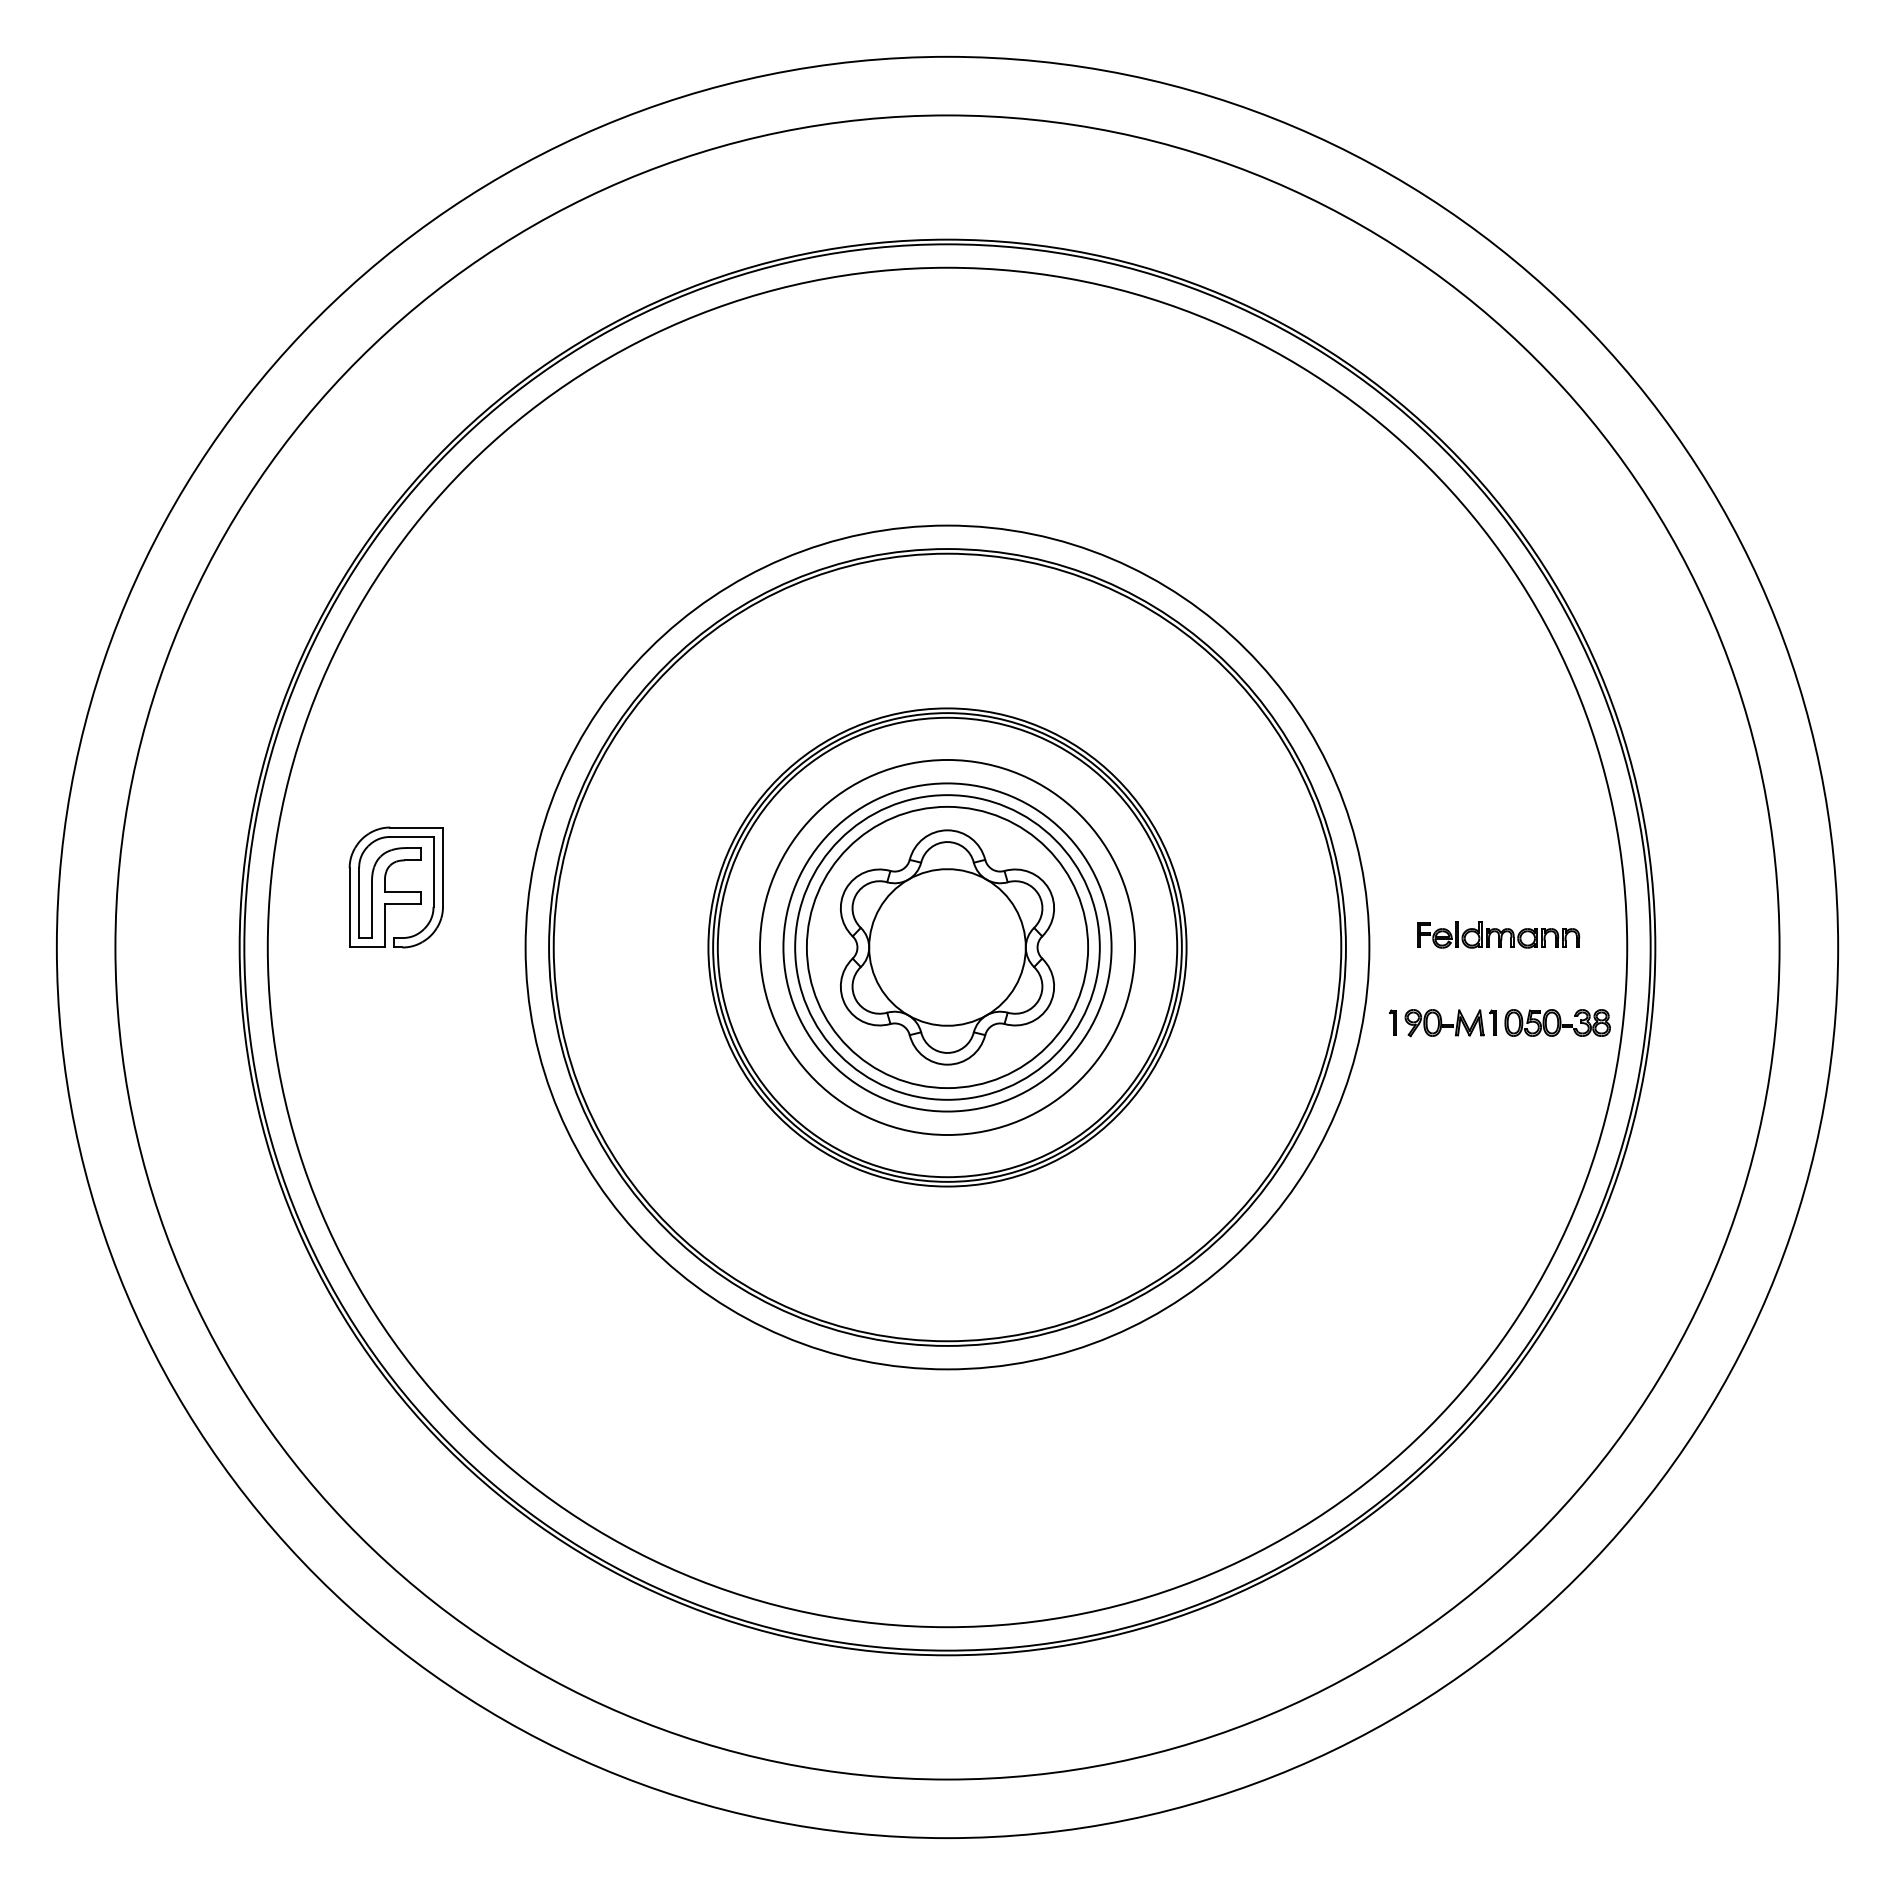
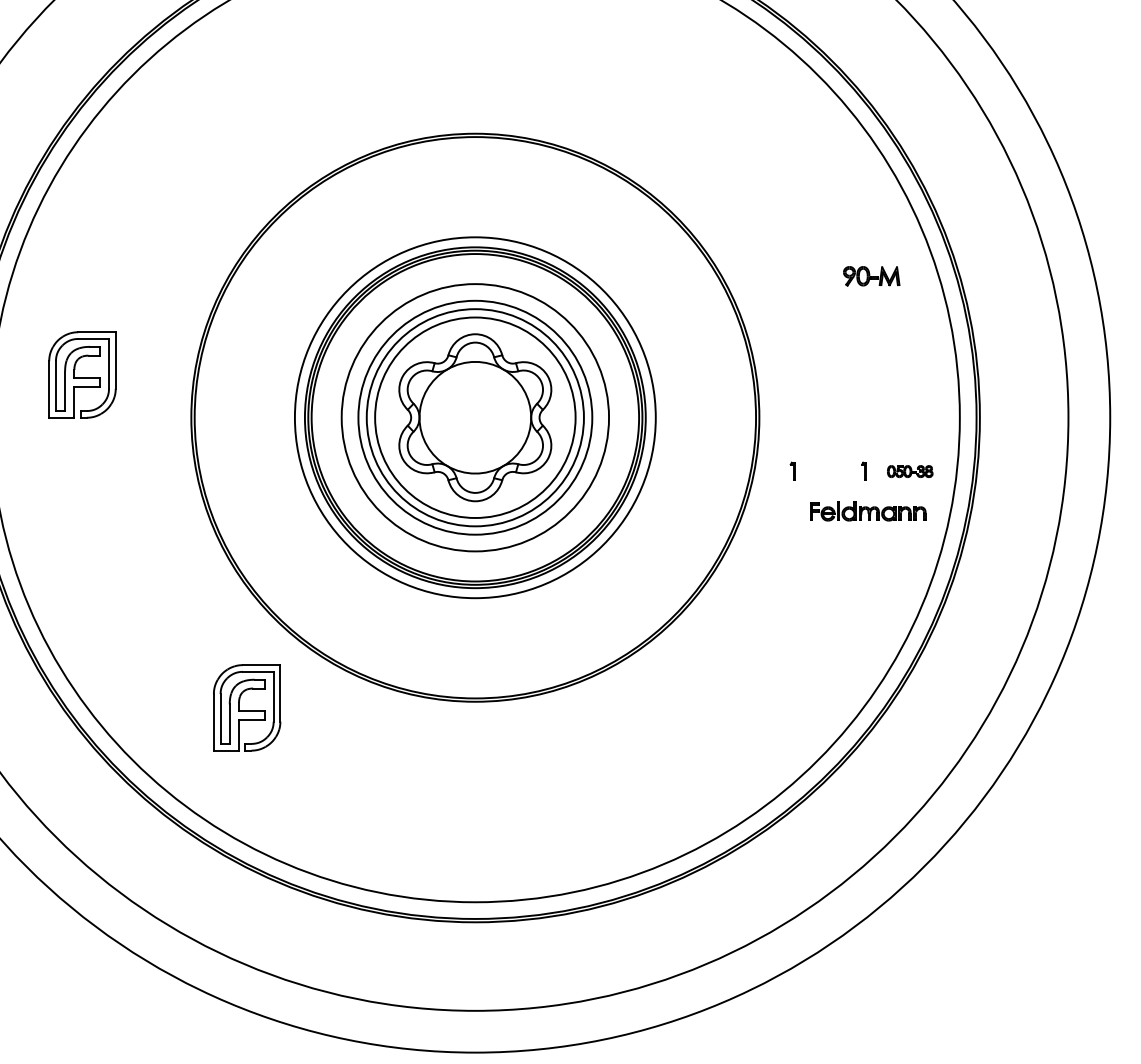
part: (1498, 934) -> (868, 511), moved
circle: (947, 947) -> (475, 417), size x0.6
part: (1557, 1022) -> (910, 471), size x0.6
part: (1444, 1023) -> (871, 276), moved
part: (626, 1354) -> (246, 707), added

